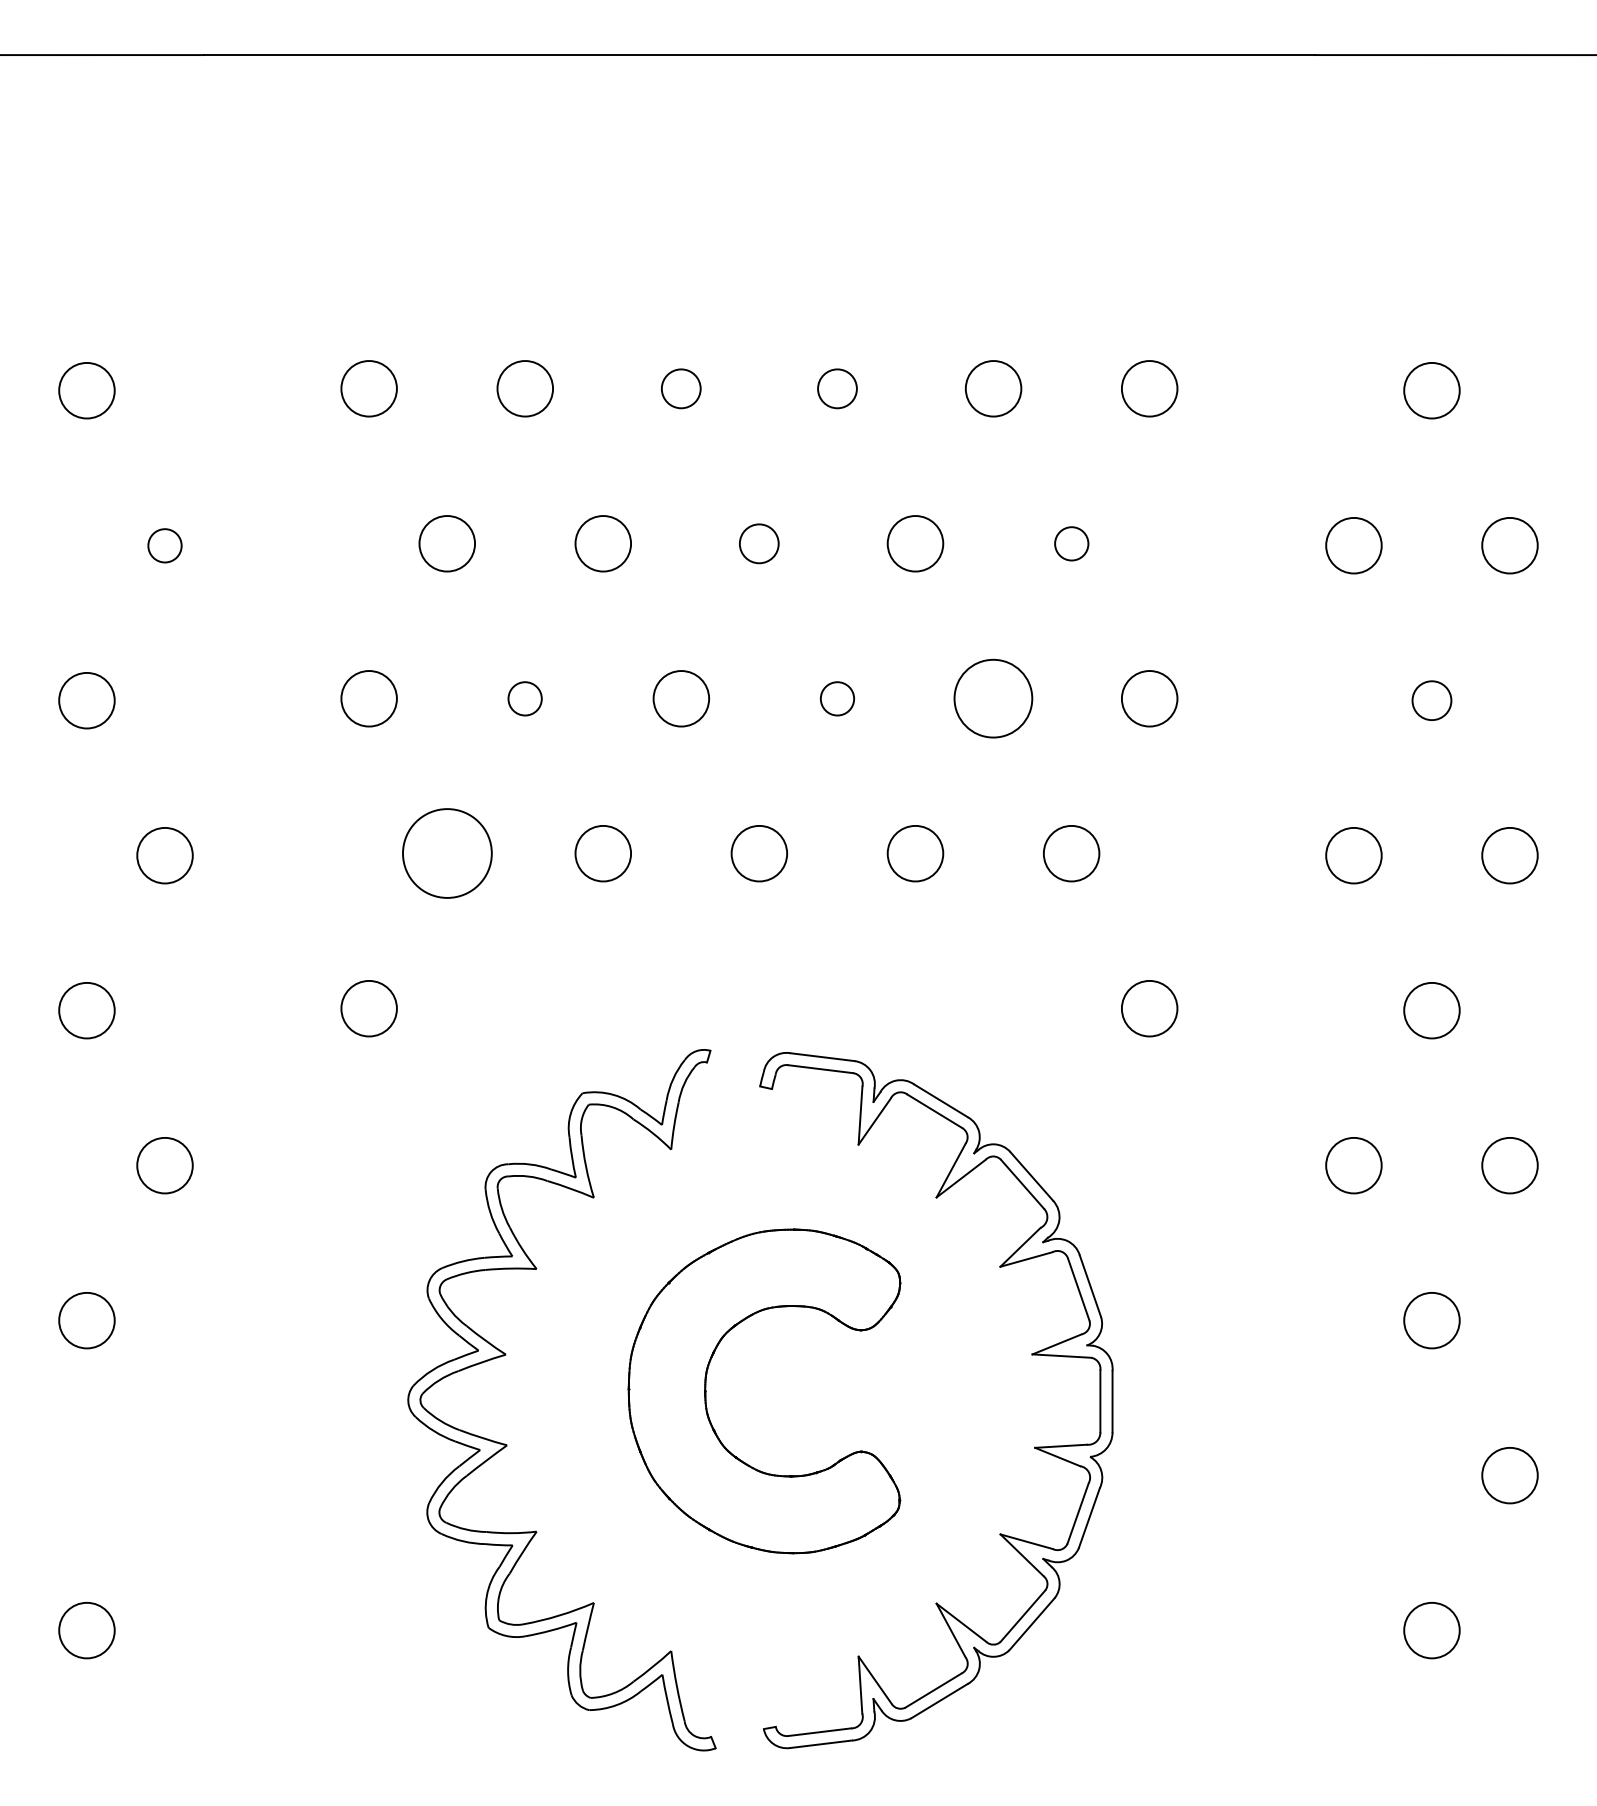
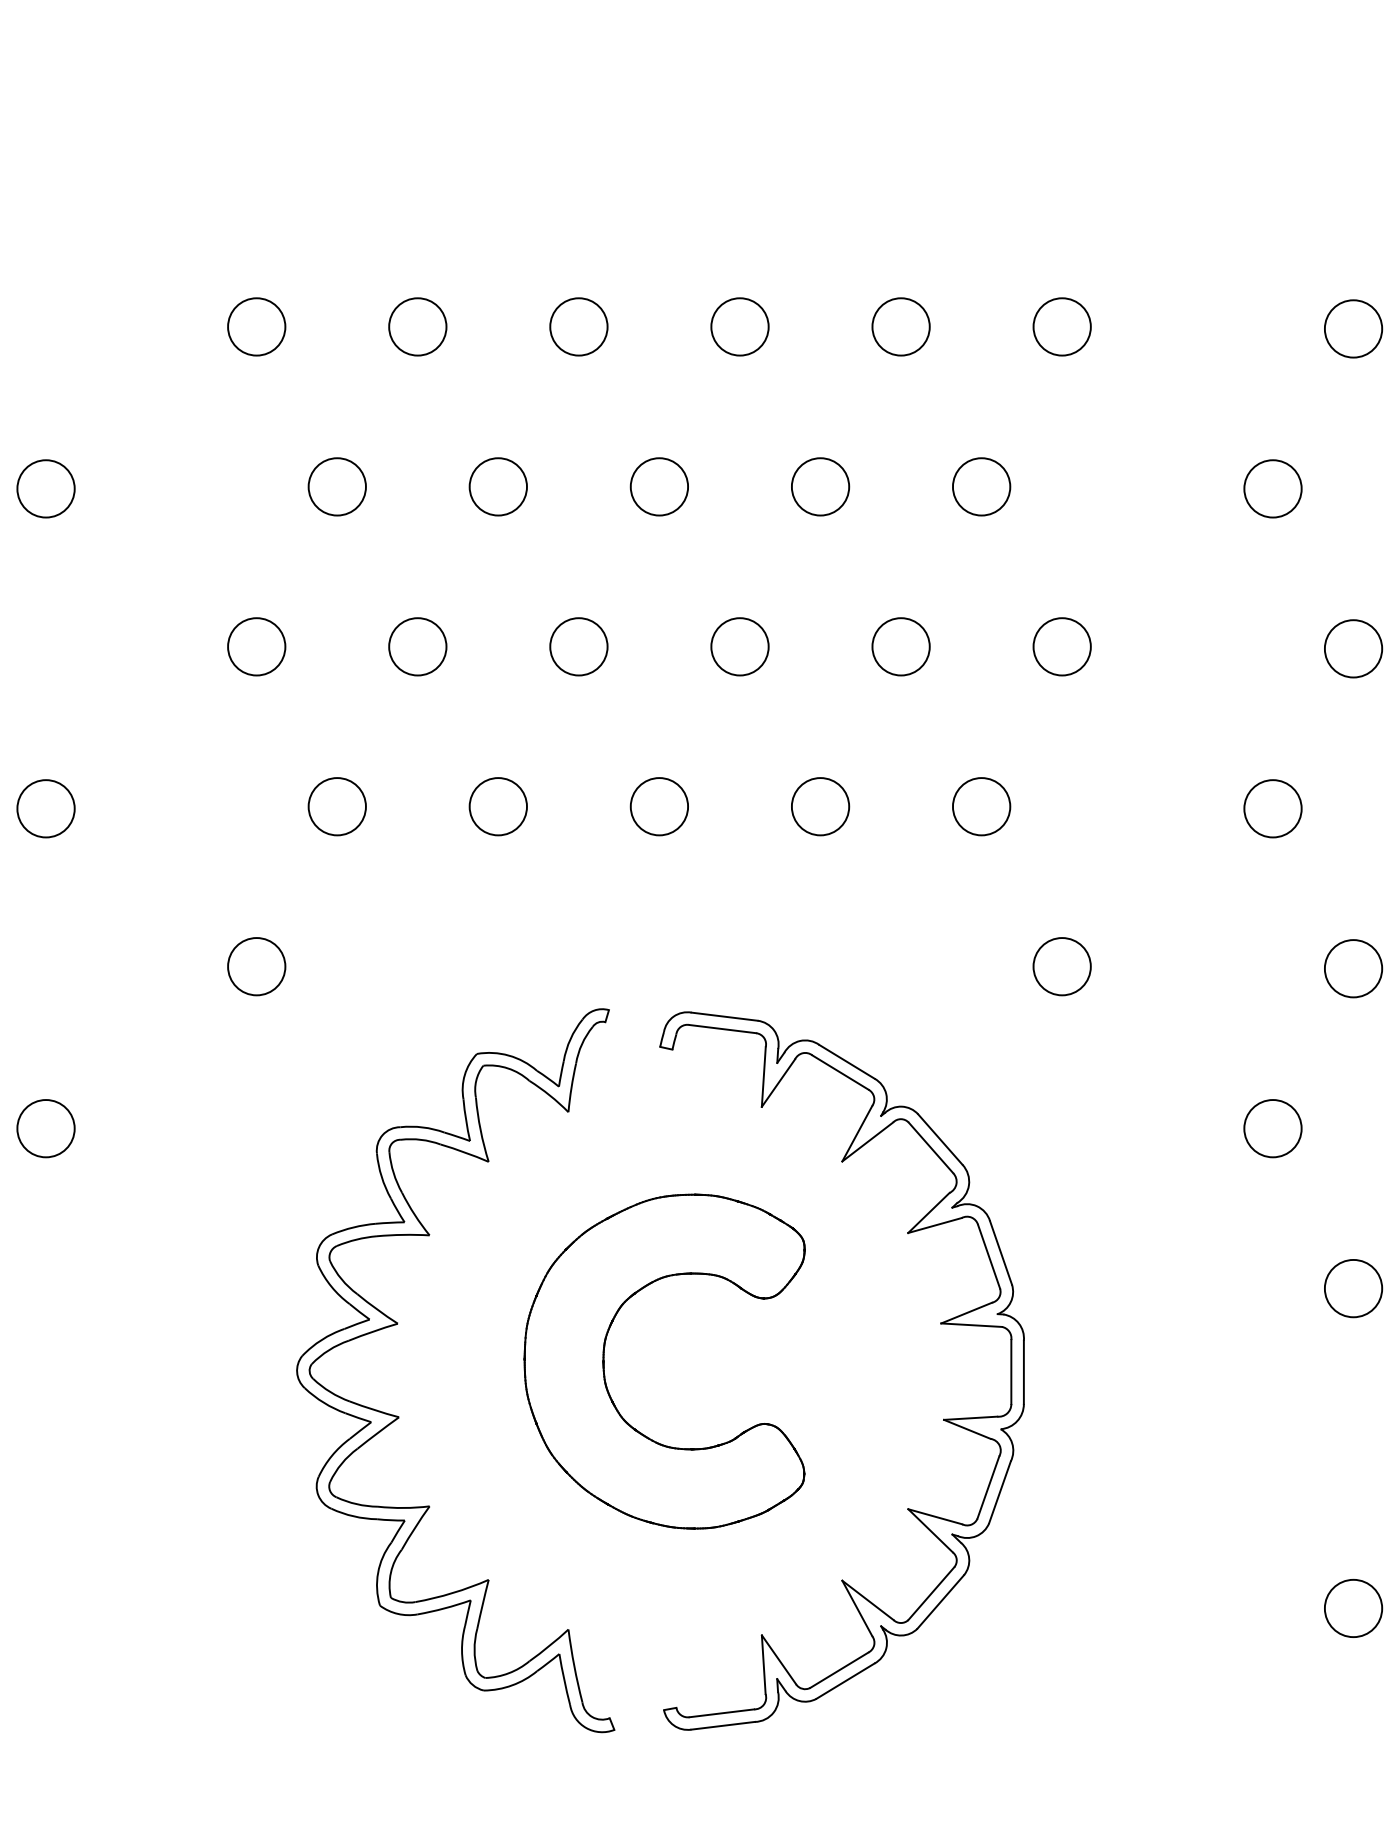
circle: (680, 388) -> (578, 326), size x1.43
circle: (837, 388) -> (740, 326), size x1.43
circle: (758, 543) -> (658, 486), size x1.43
circle: (1071, 543) -> (981, 486), size x1.67
circle: (164, 545) -> (45, 488), size x1.67
circle: (524, 698) -> (417, 646), size x1.67
circle: (837, 698) -> (740, 646), size x1.67
circle: (993, 698) -> (901, 646), size x0.71
circle: (1431, 700) -> (1353, 648), size x1.43
circle: (446, 853) -> (336, 806), size x0.62

